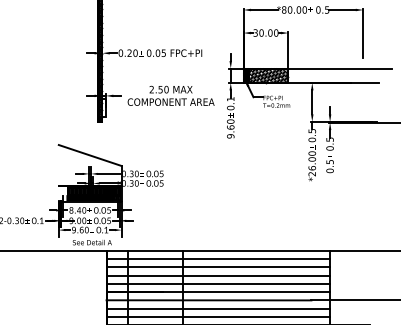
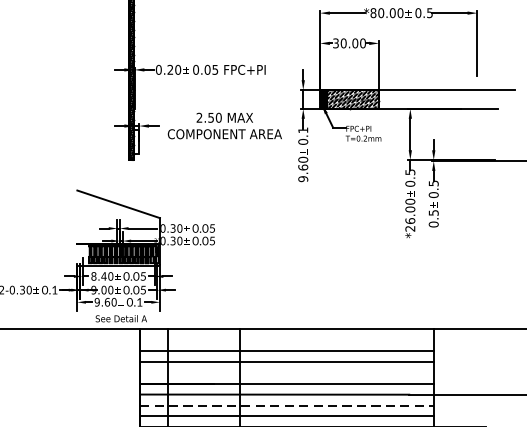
line: (218, 259) -> (287, 340), removed
line: (218, 283) -> (287, 372), removed
line: (218, 308) -> (287, 405), solid -> dashed

